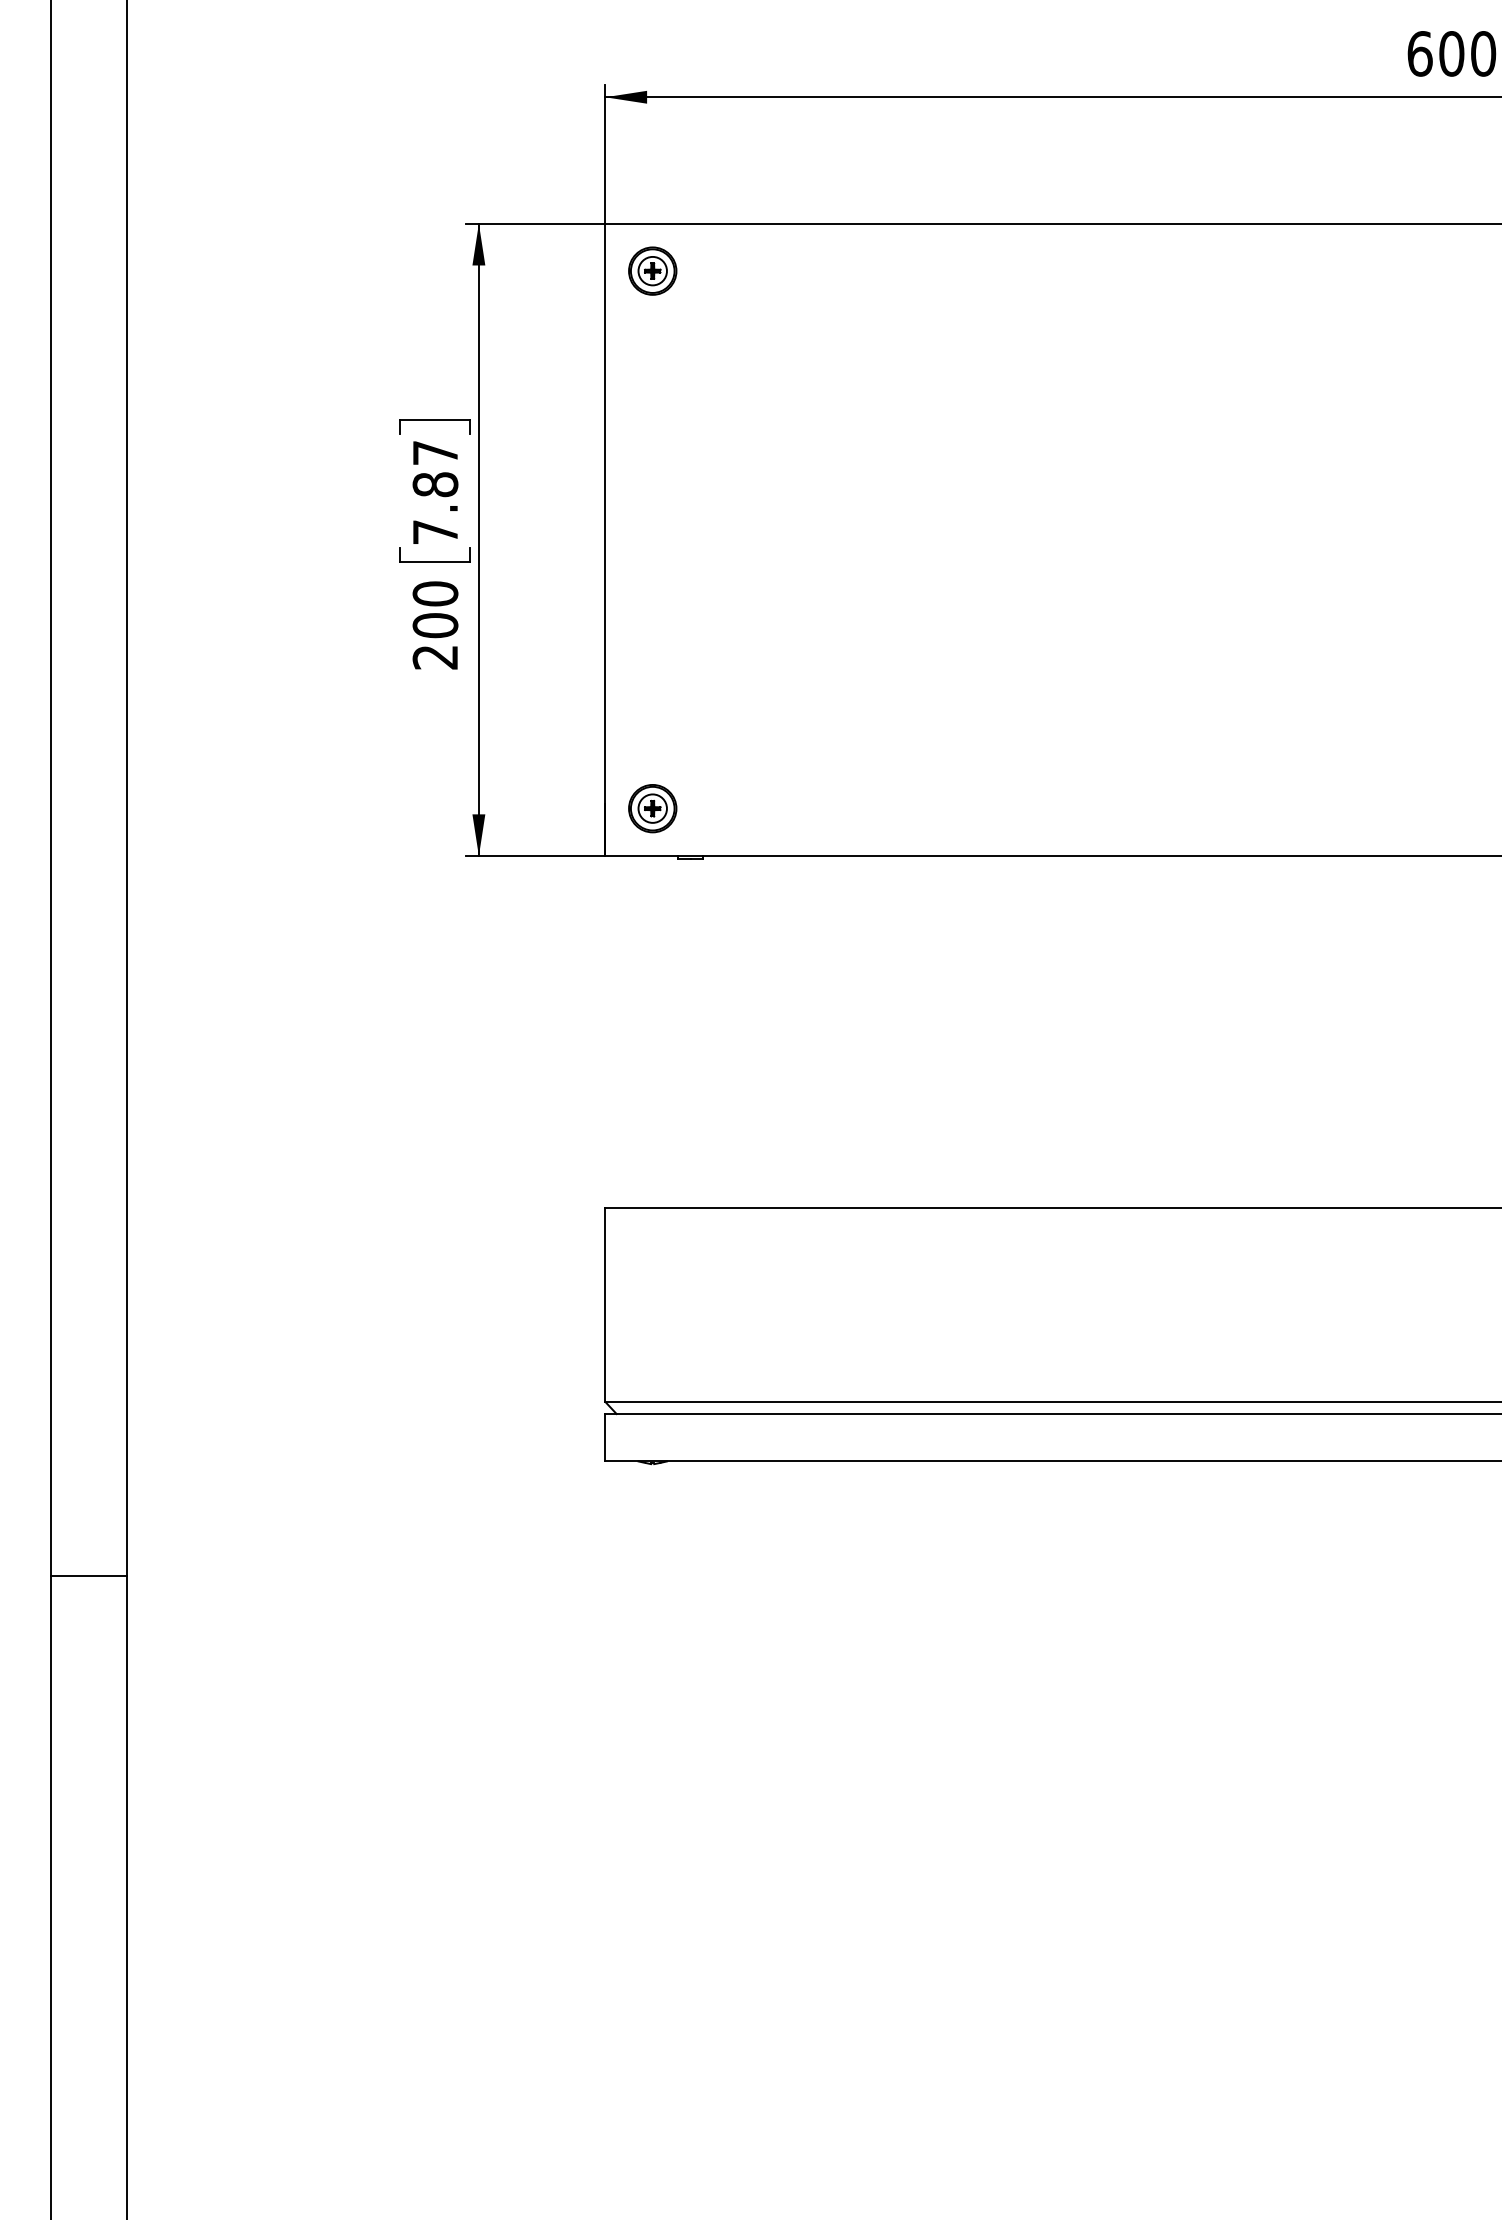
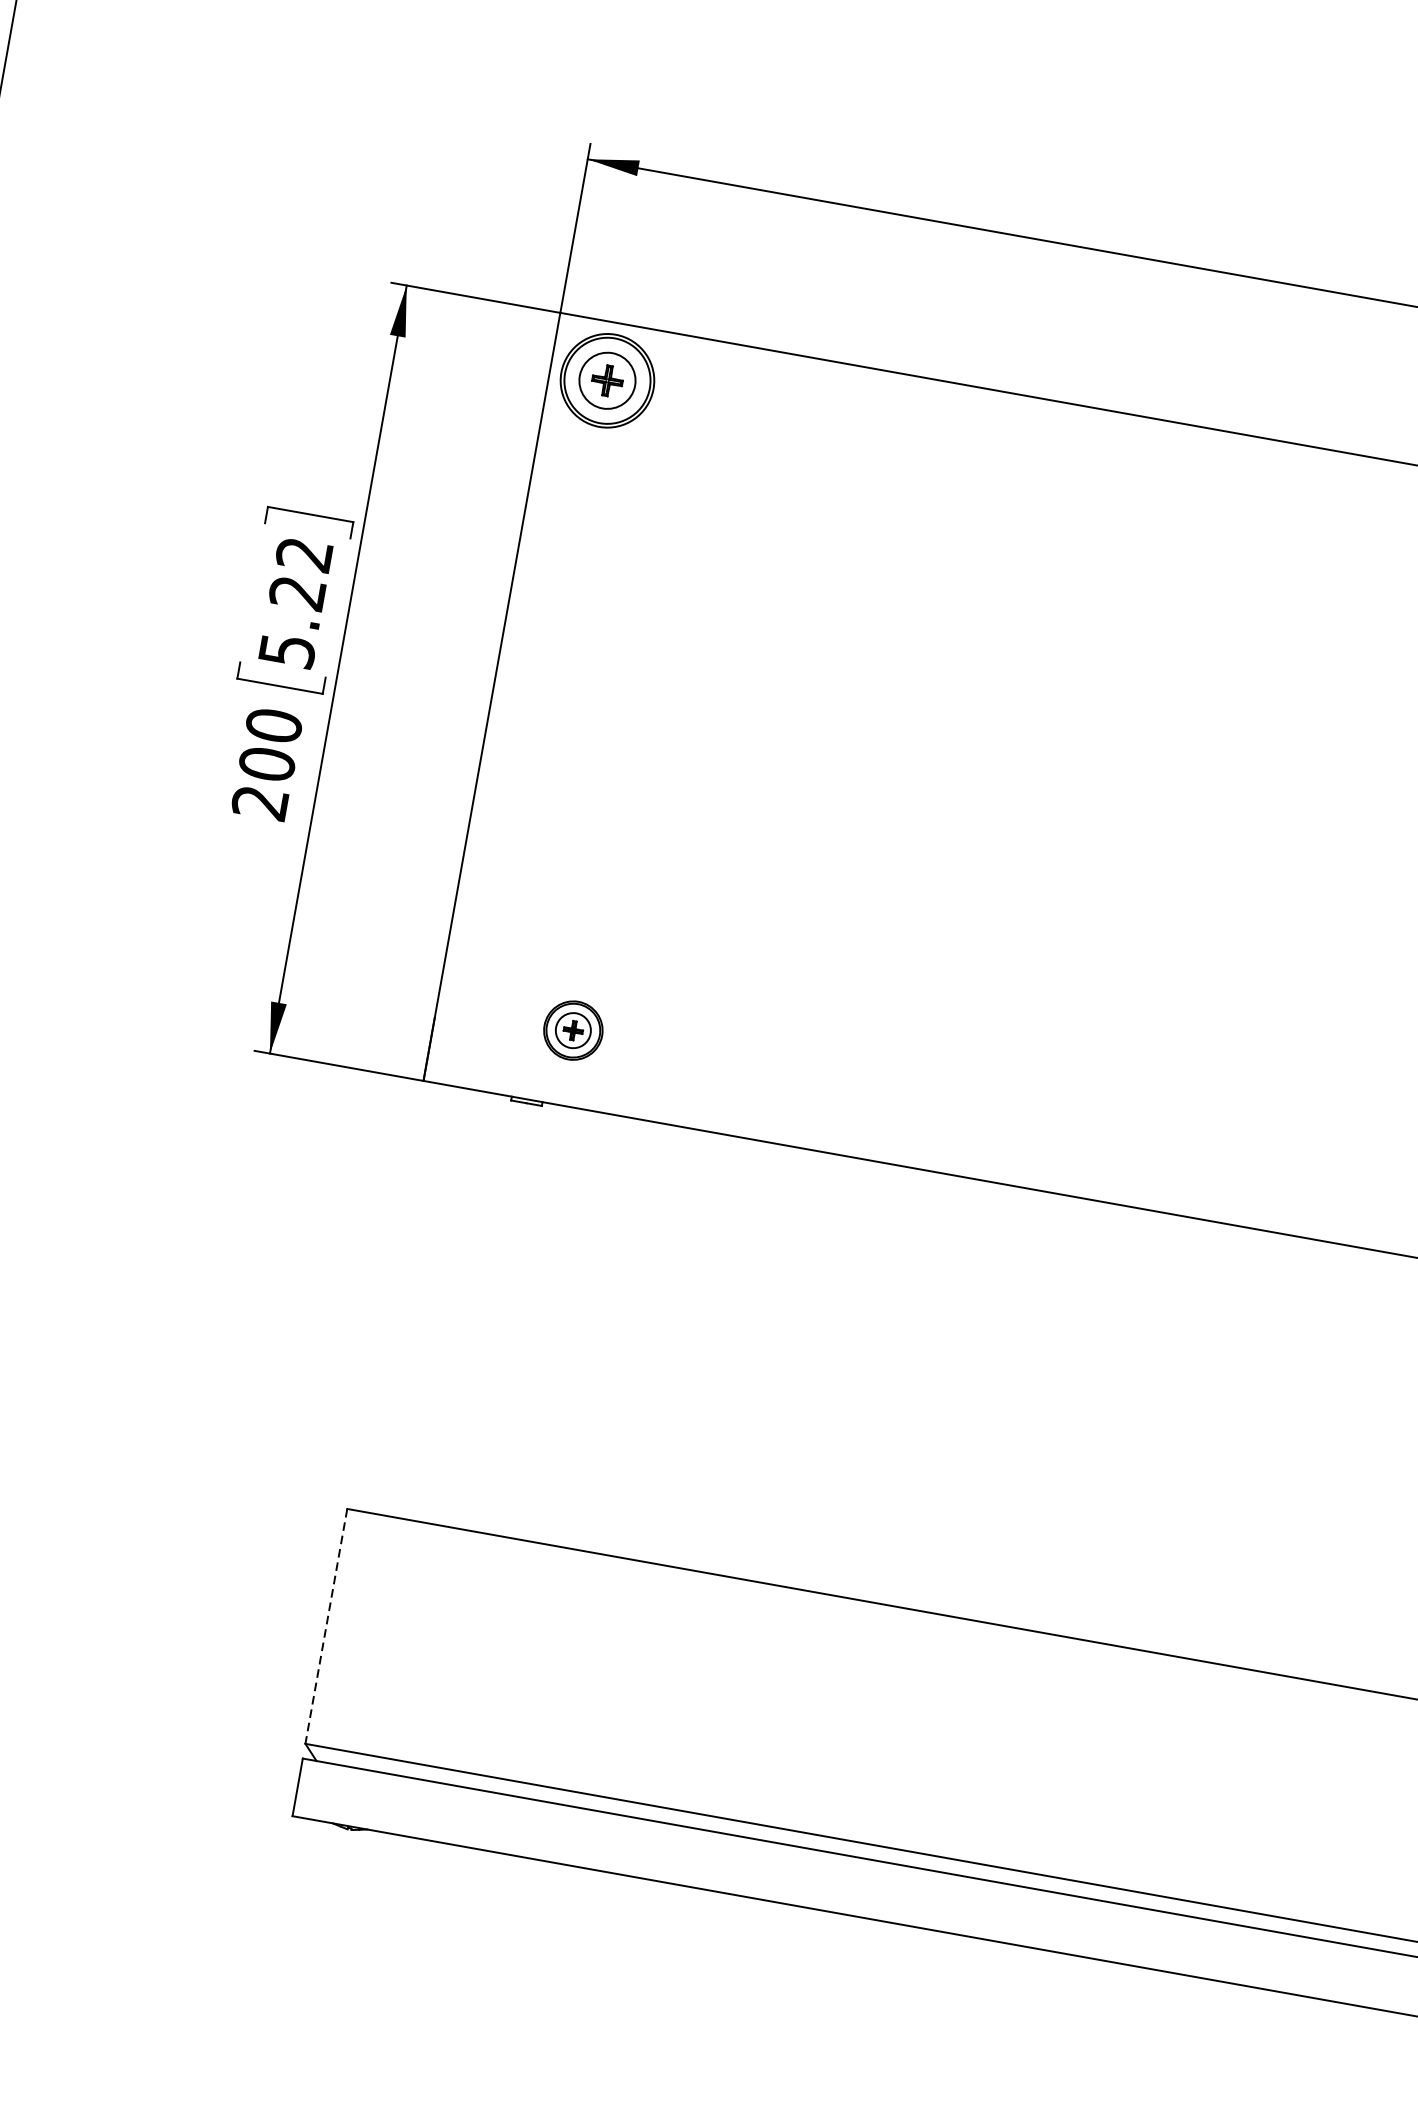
part: (652, 270) -> (607, 379), size x1.6
text: (435, 492) -> (295, 602), 7.87 -> 5.22
part: (652, 808) -> (573, 1030), moved
line: (605, 1305) -> (326, 1626), solid -> dashed

